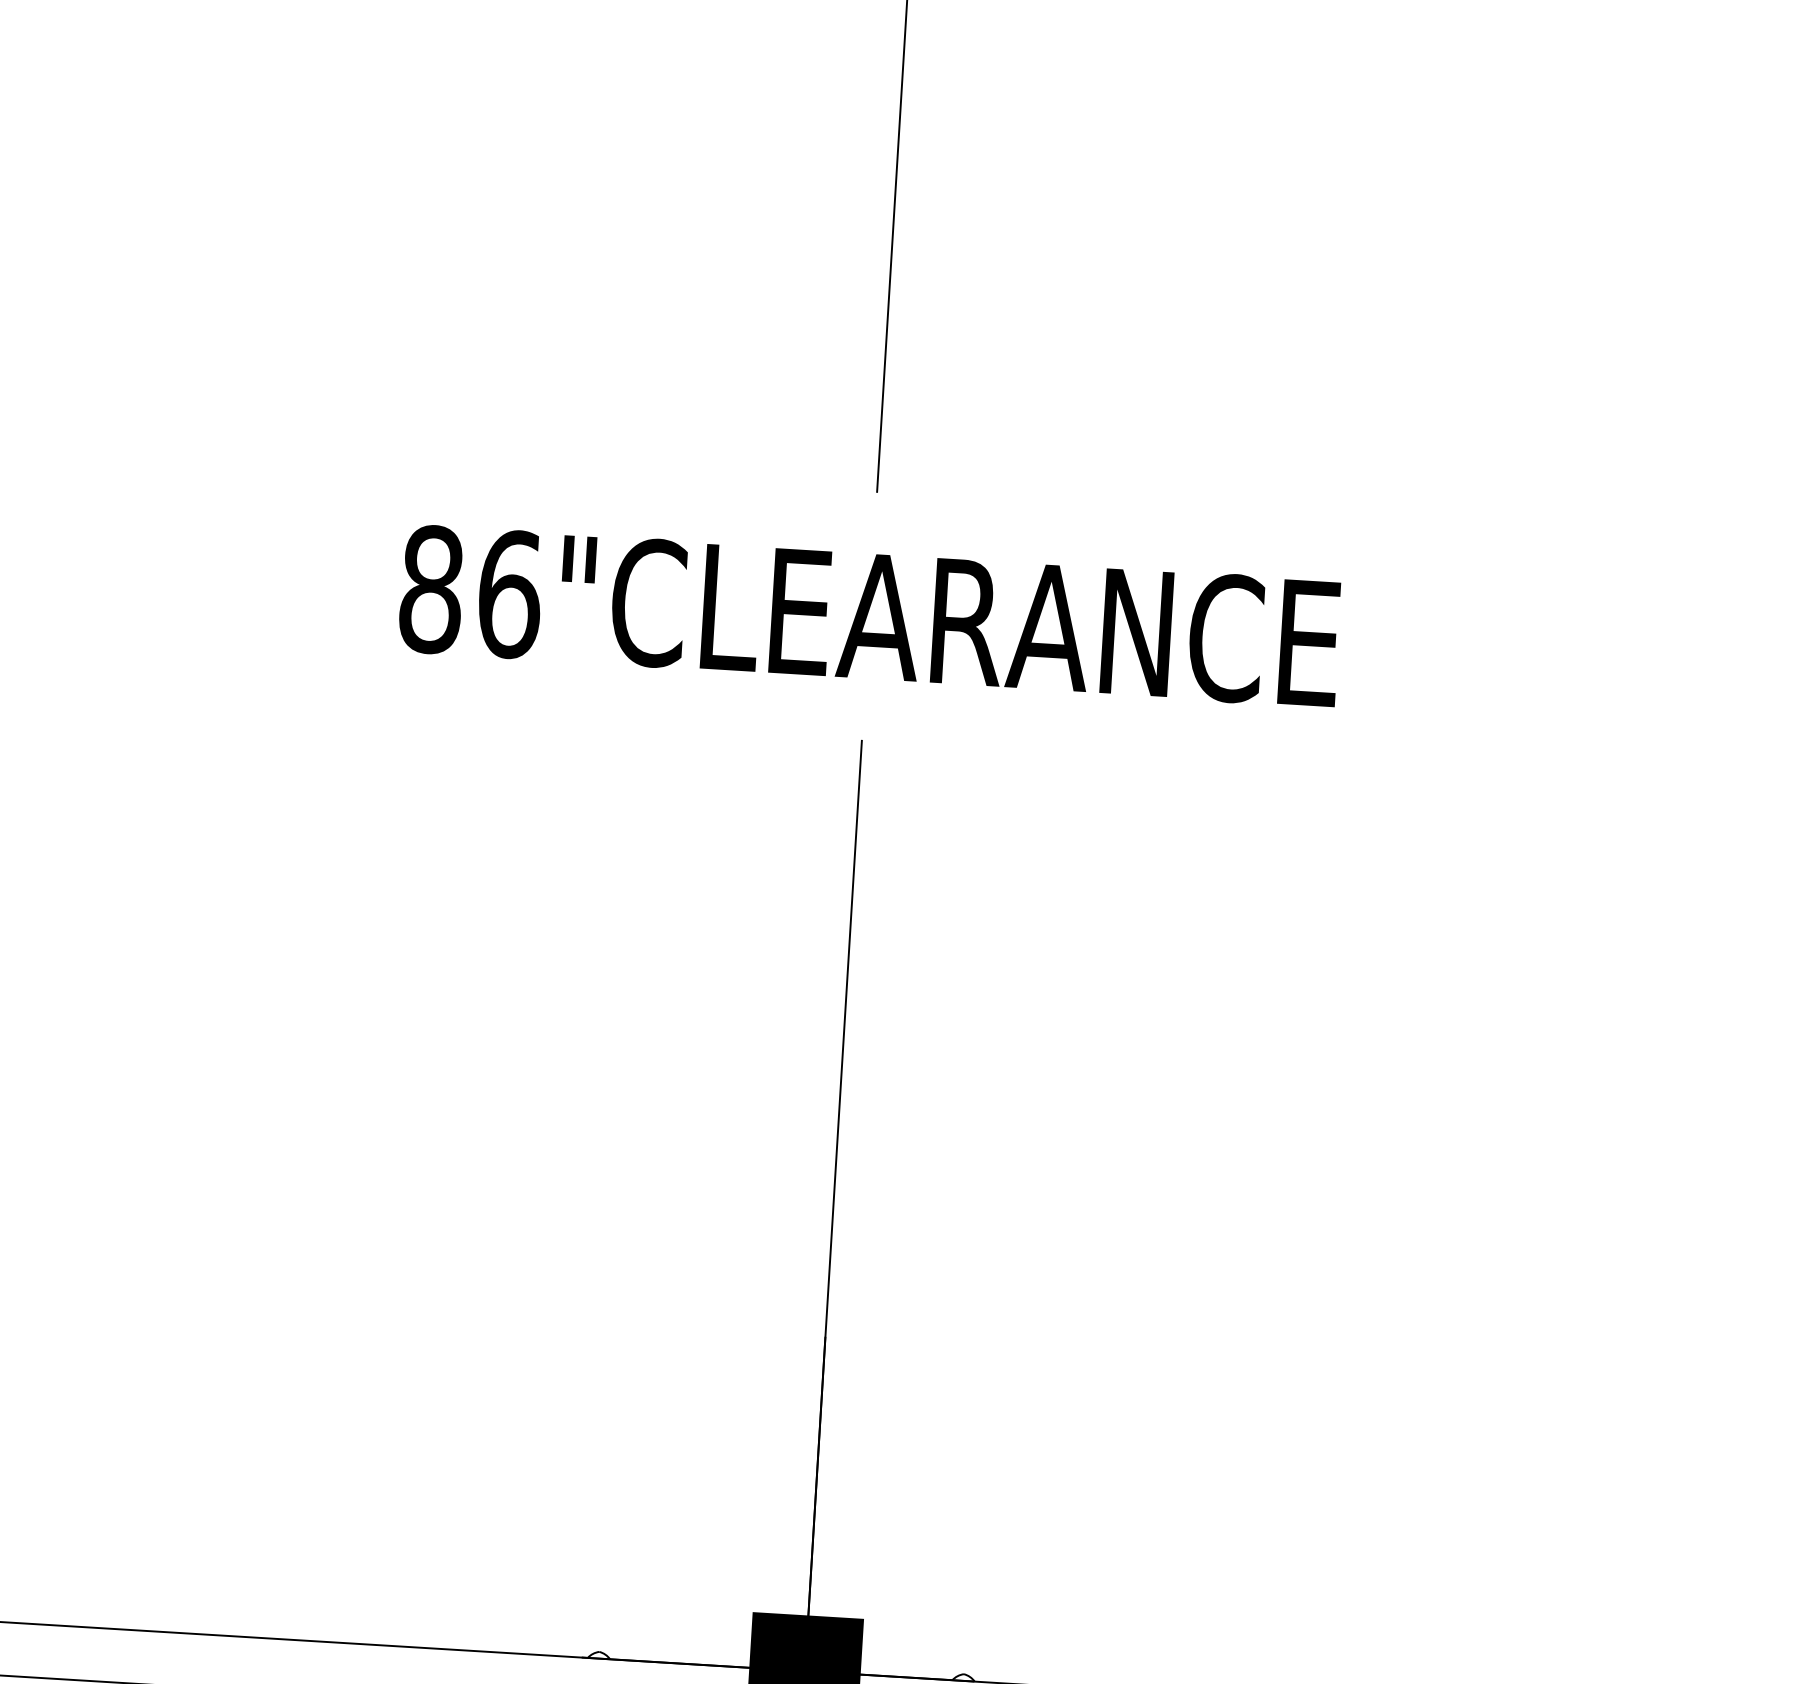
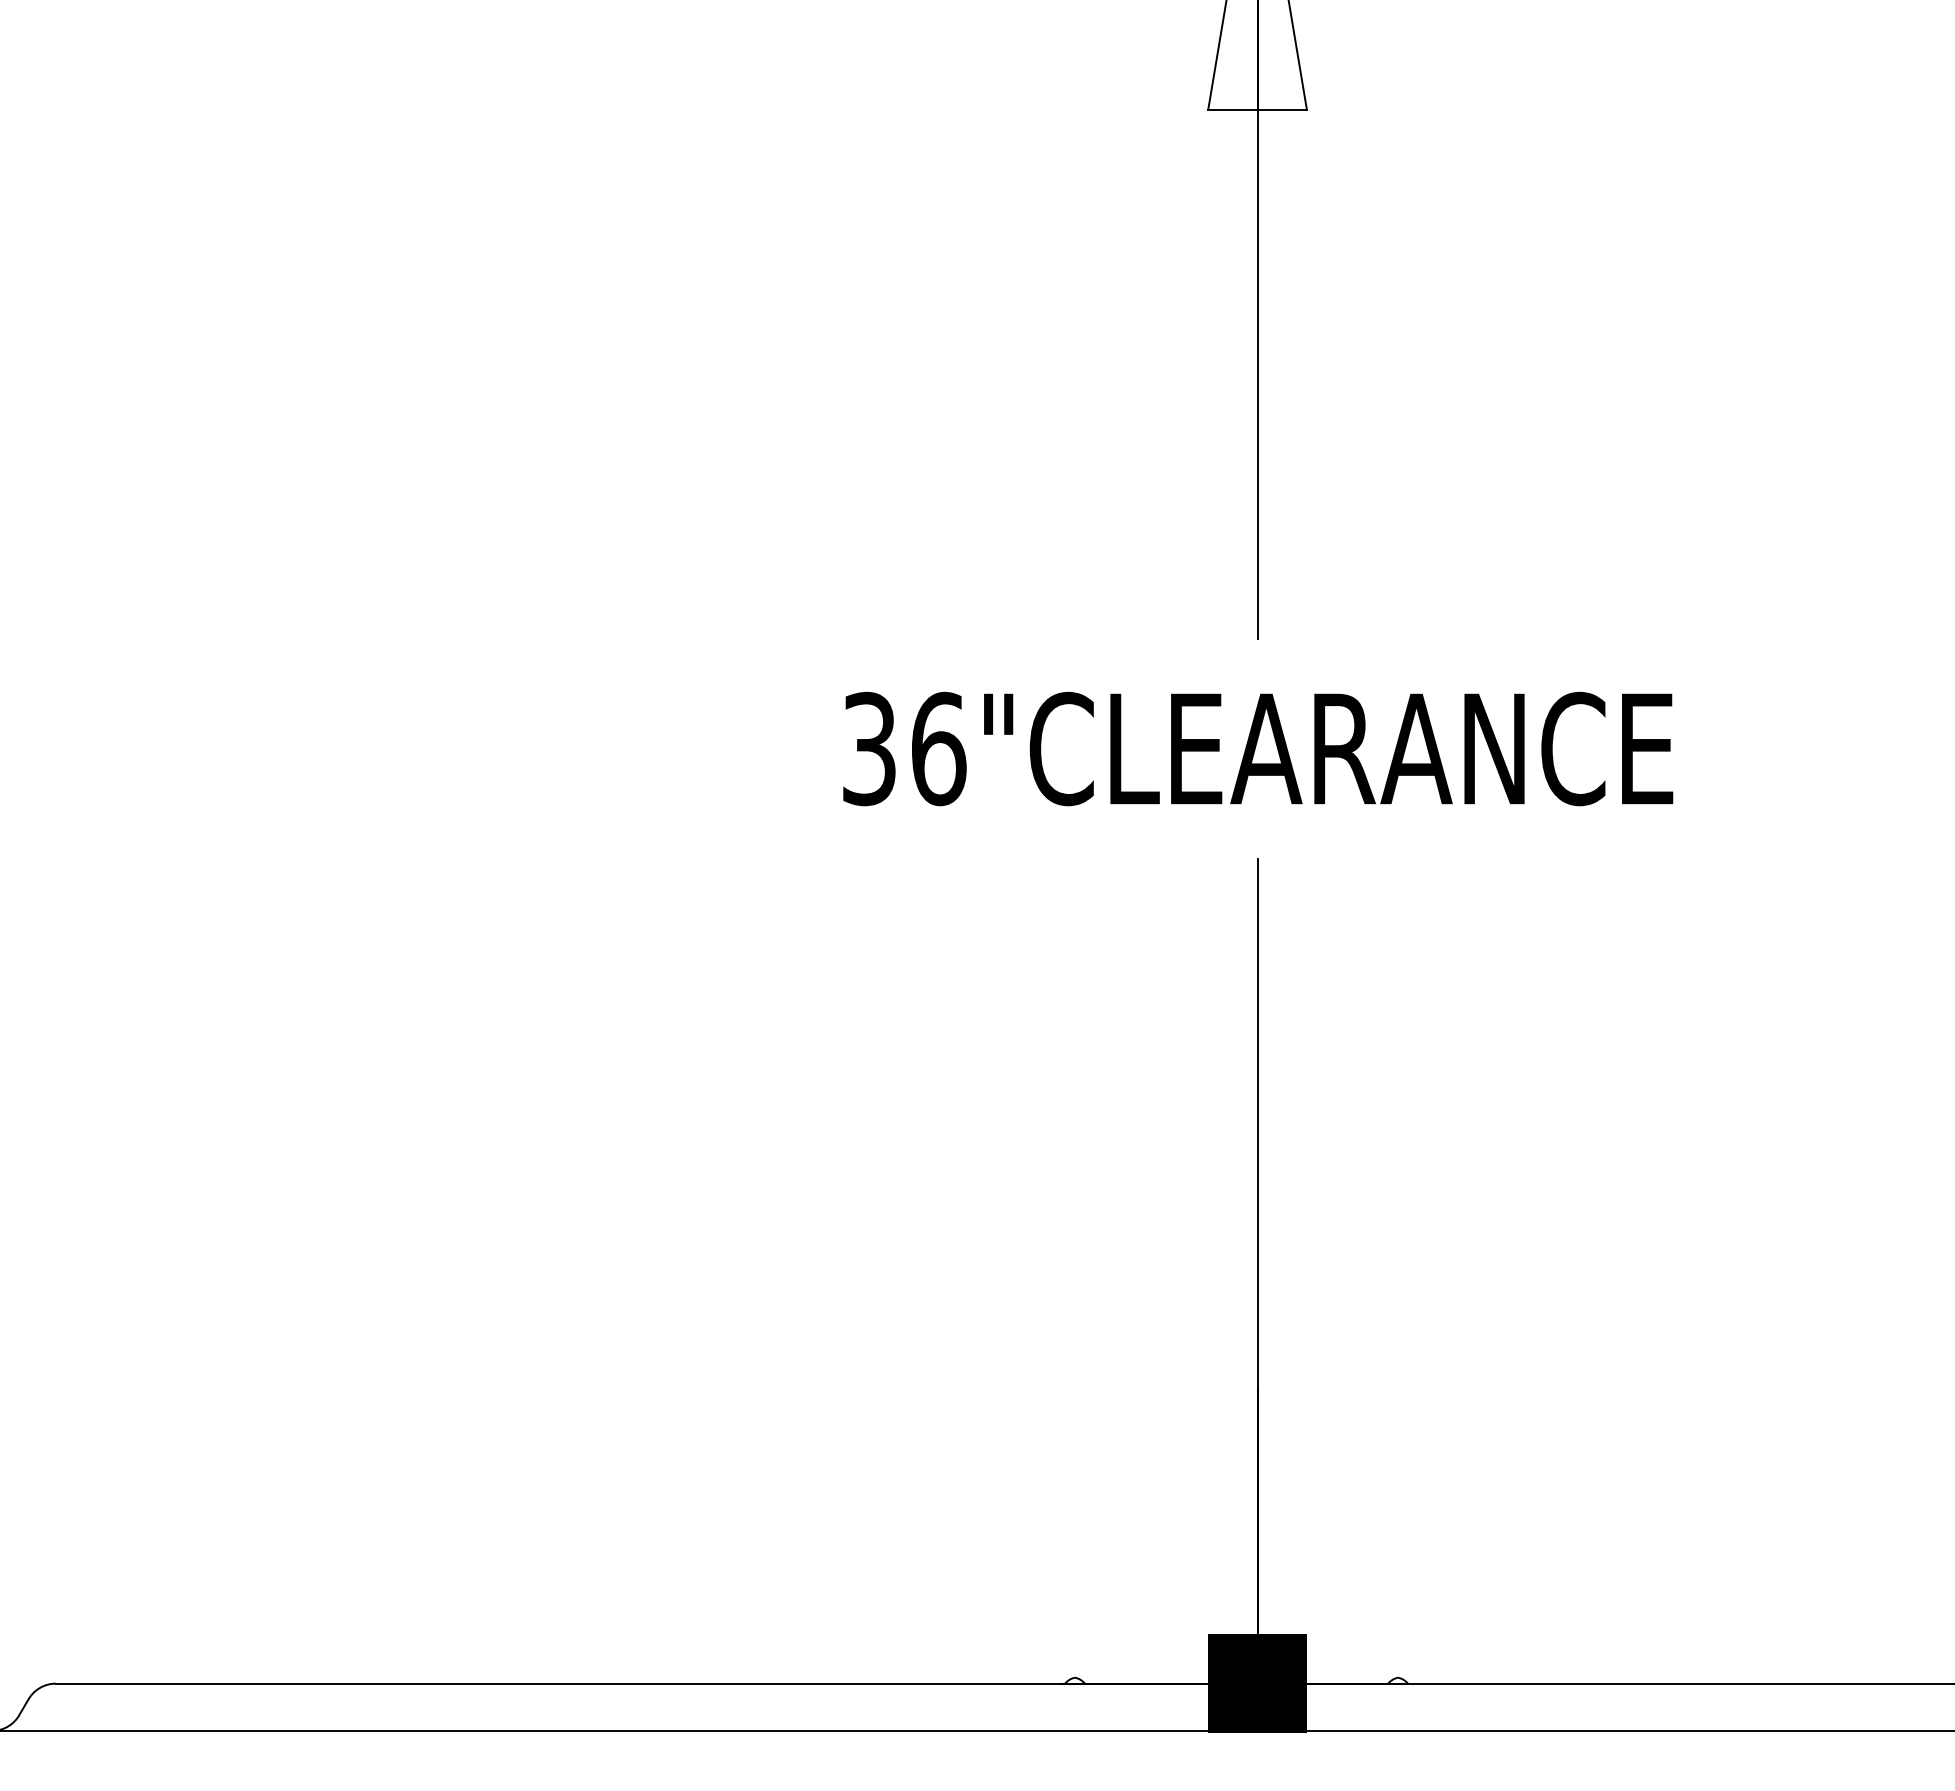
text: (431, 589) -> (869, 748), 86"CLEARANCE -> 36"CLEARANCE

